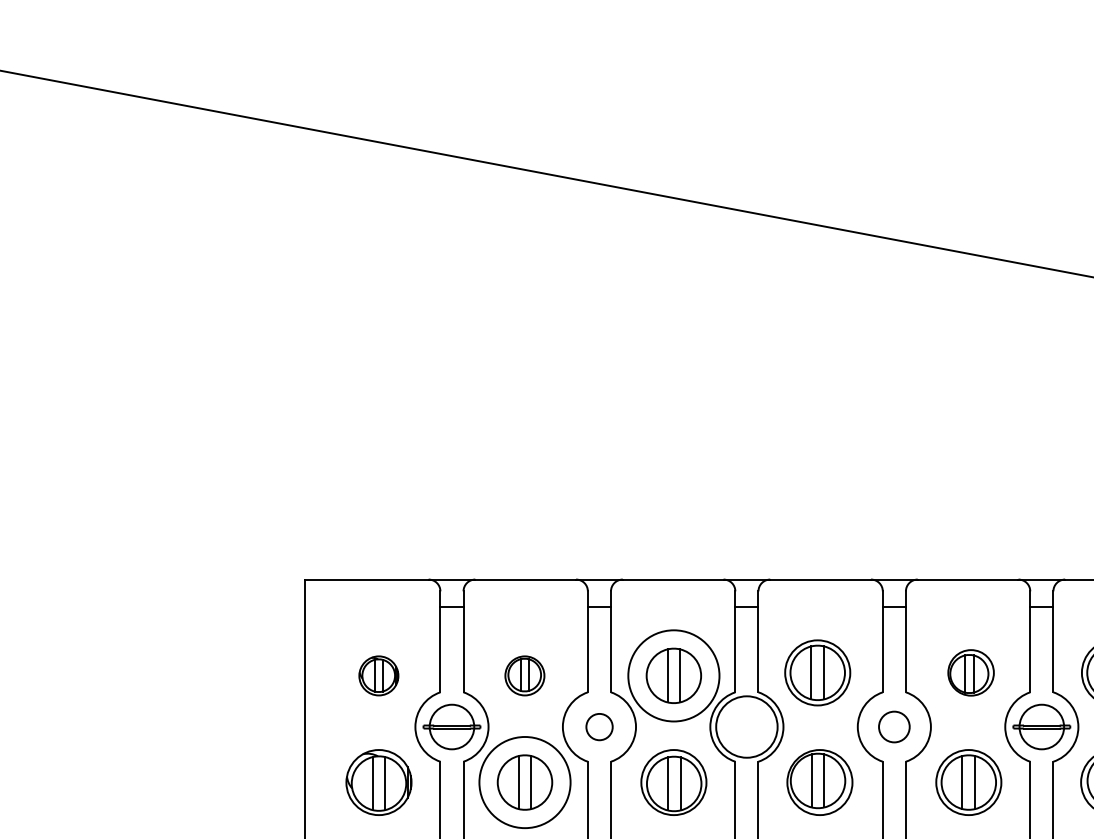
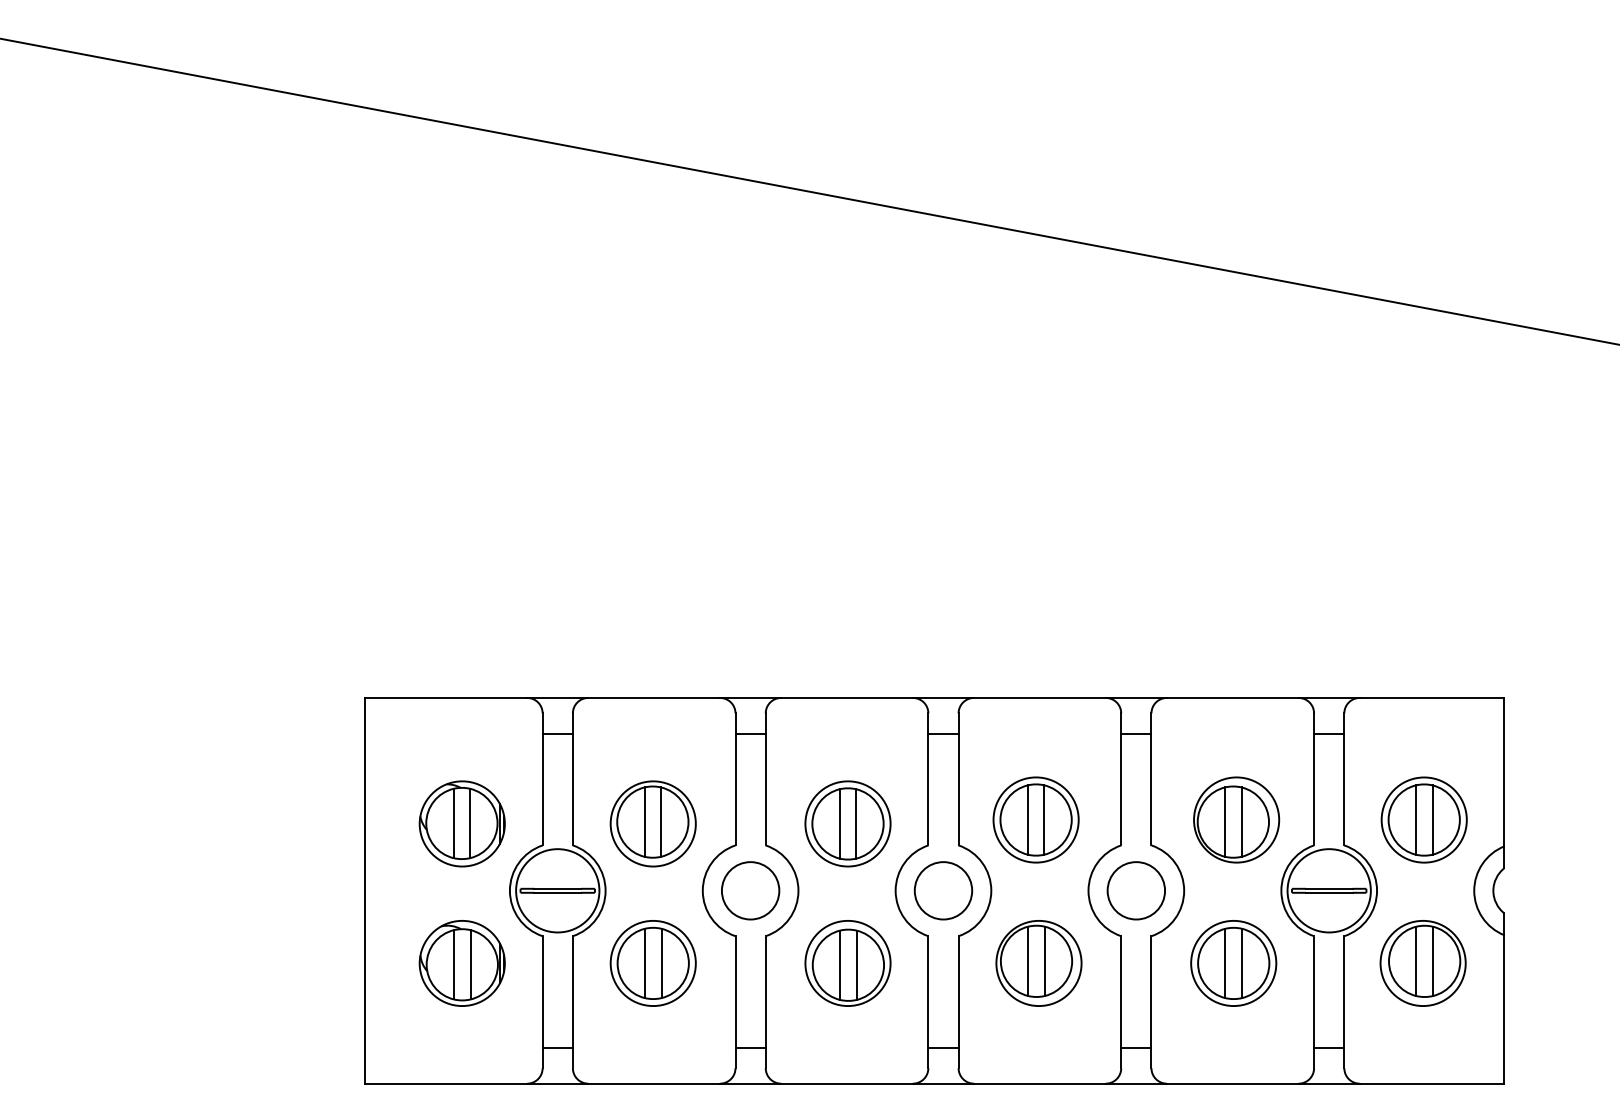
part: (970, 672) -> (1236, 819), size x1.43
part: (378, 675) -> (461, 823), size x1.67
part: (524, 675) -> (652, 823), size x1.67
circle: (673, 675) -> (847, 823), size x0.71
circle: (451, 726) -> (557, 890), size x1.43
circle: (599, 726) -> (750, 890), size x1.67
circle: (746, 726) -> (943, 890), size x0.71
circle: (894, 726) -> (1136, 890), size x1.43
circle: (1041, 726) -> (1328, 890), size x1.43
circle: (524, 782) -> (652, 963), size x0.71

